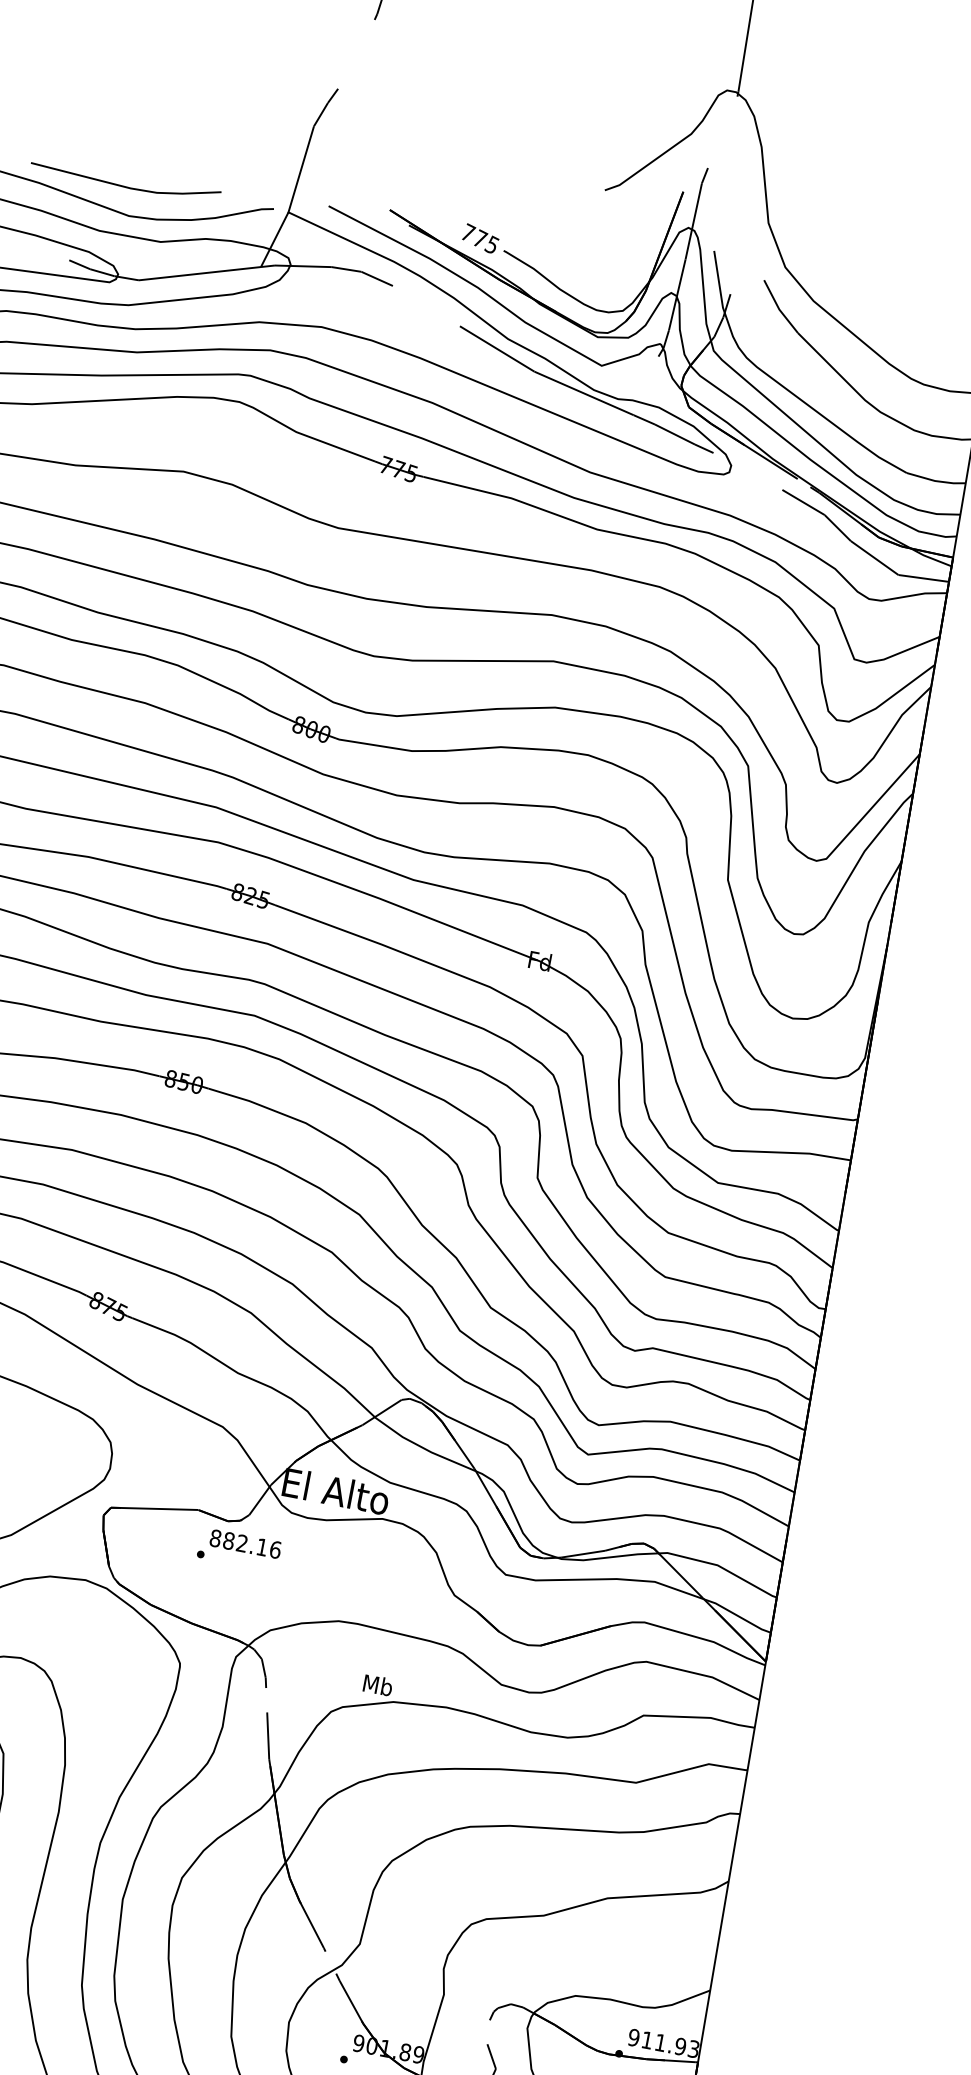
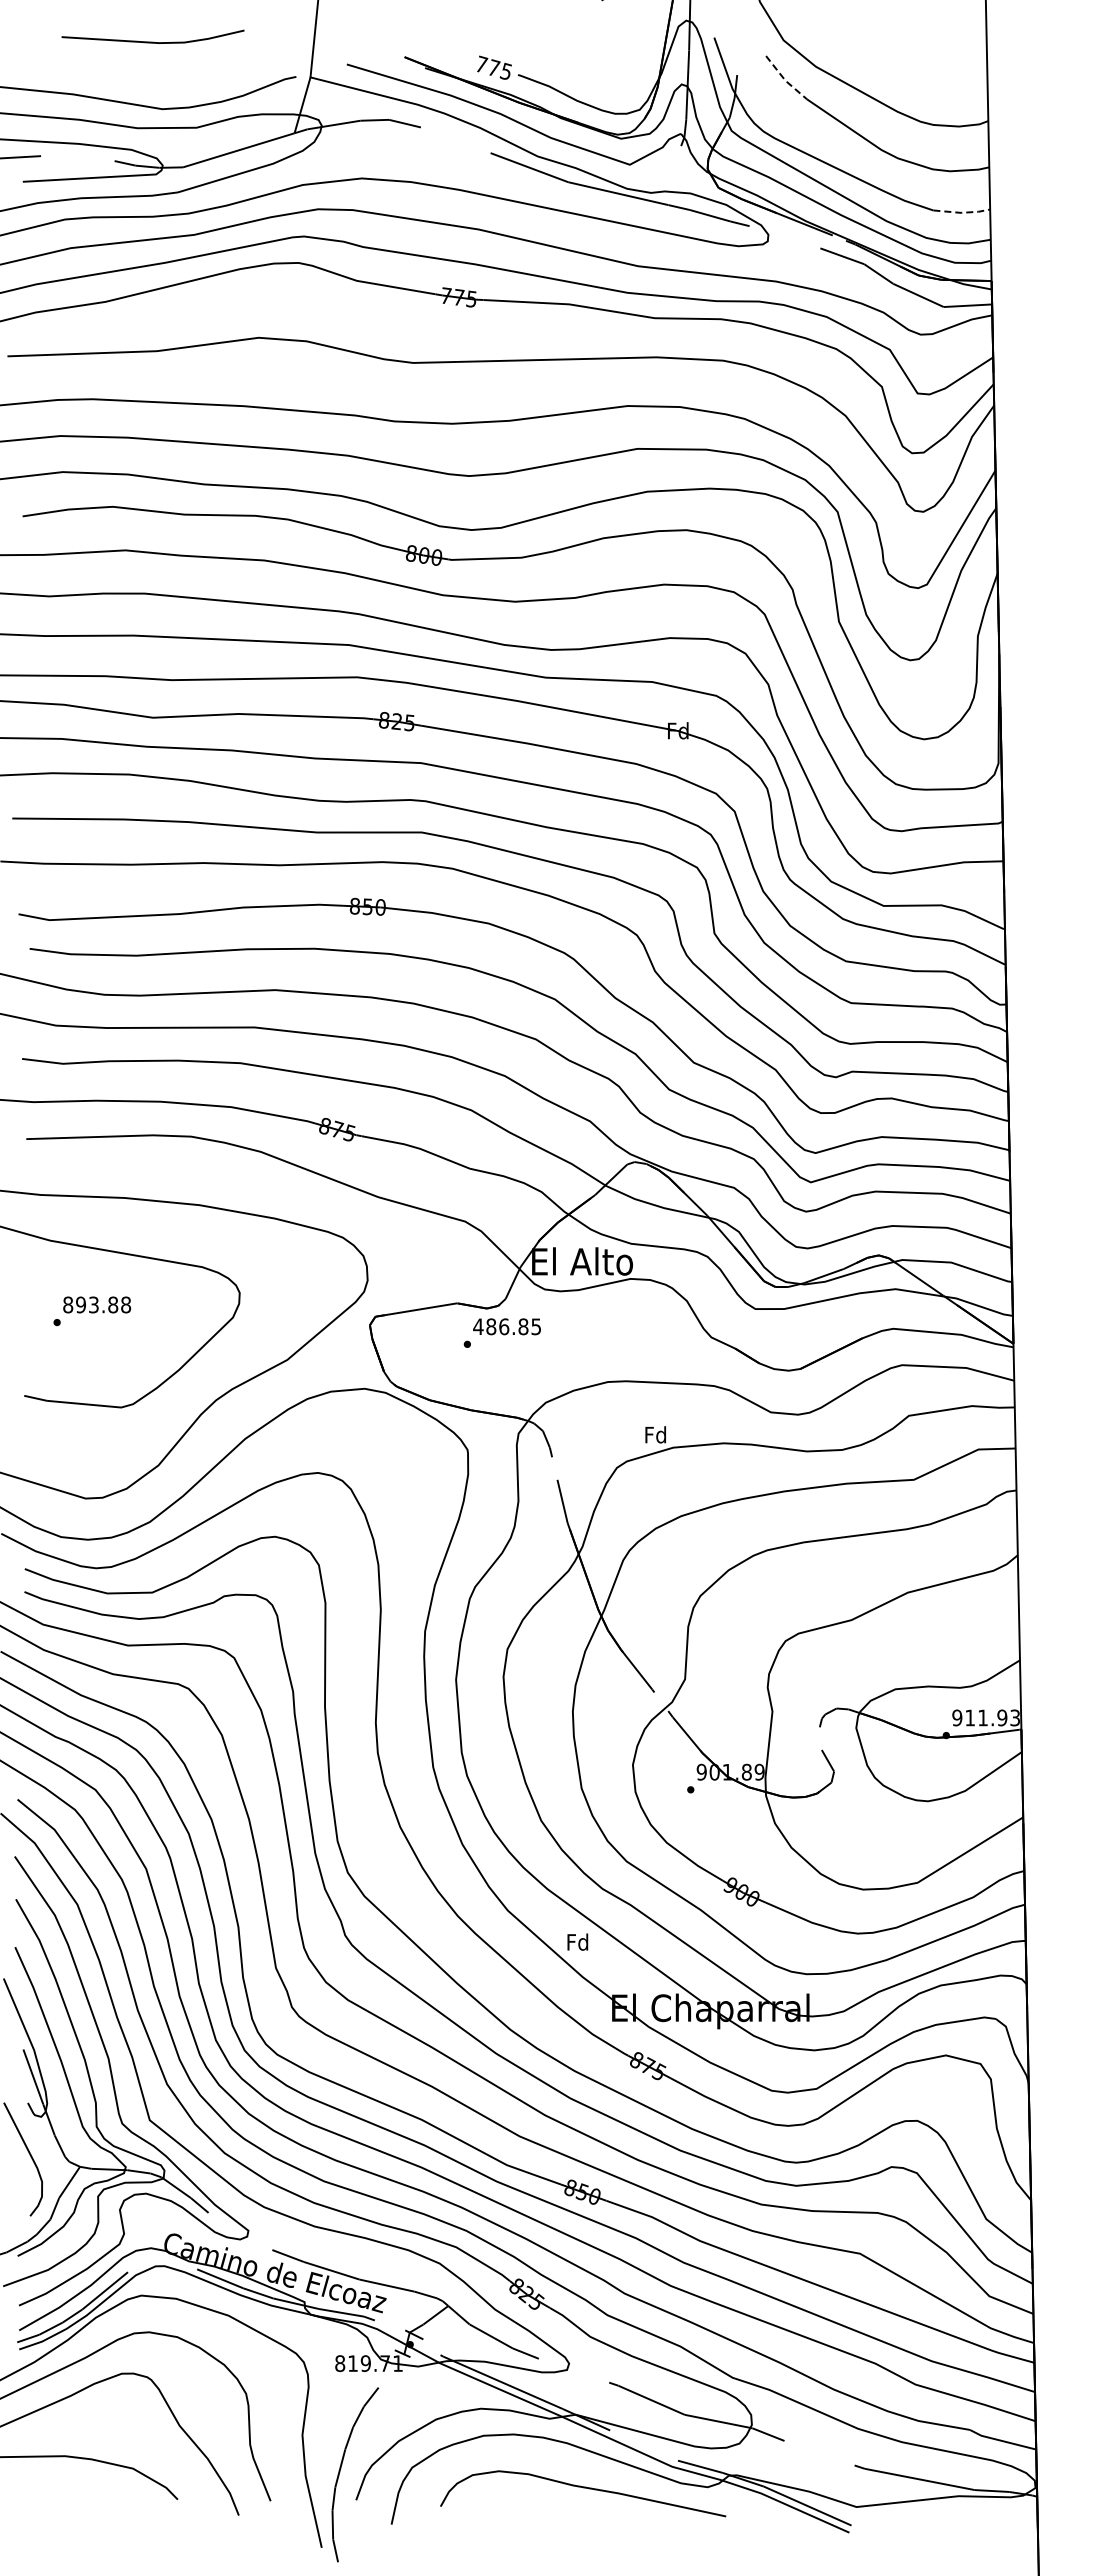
line: (124, 185) -> (152, 41), moved
line: (778, 308) -> (784, 79), solid -> dashed
line: (936, 480) -> (962, 212), solid -> dashed
text: (245, 1543) -> (507, 1326), 882.16 -> 486.85
text: (377, 1684) -> (655, 1434), Mb -> Fd

